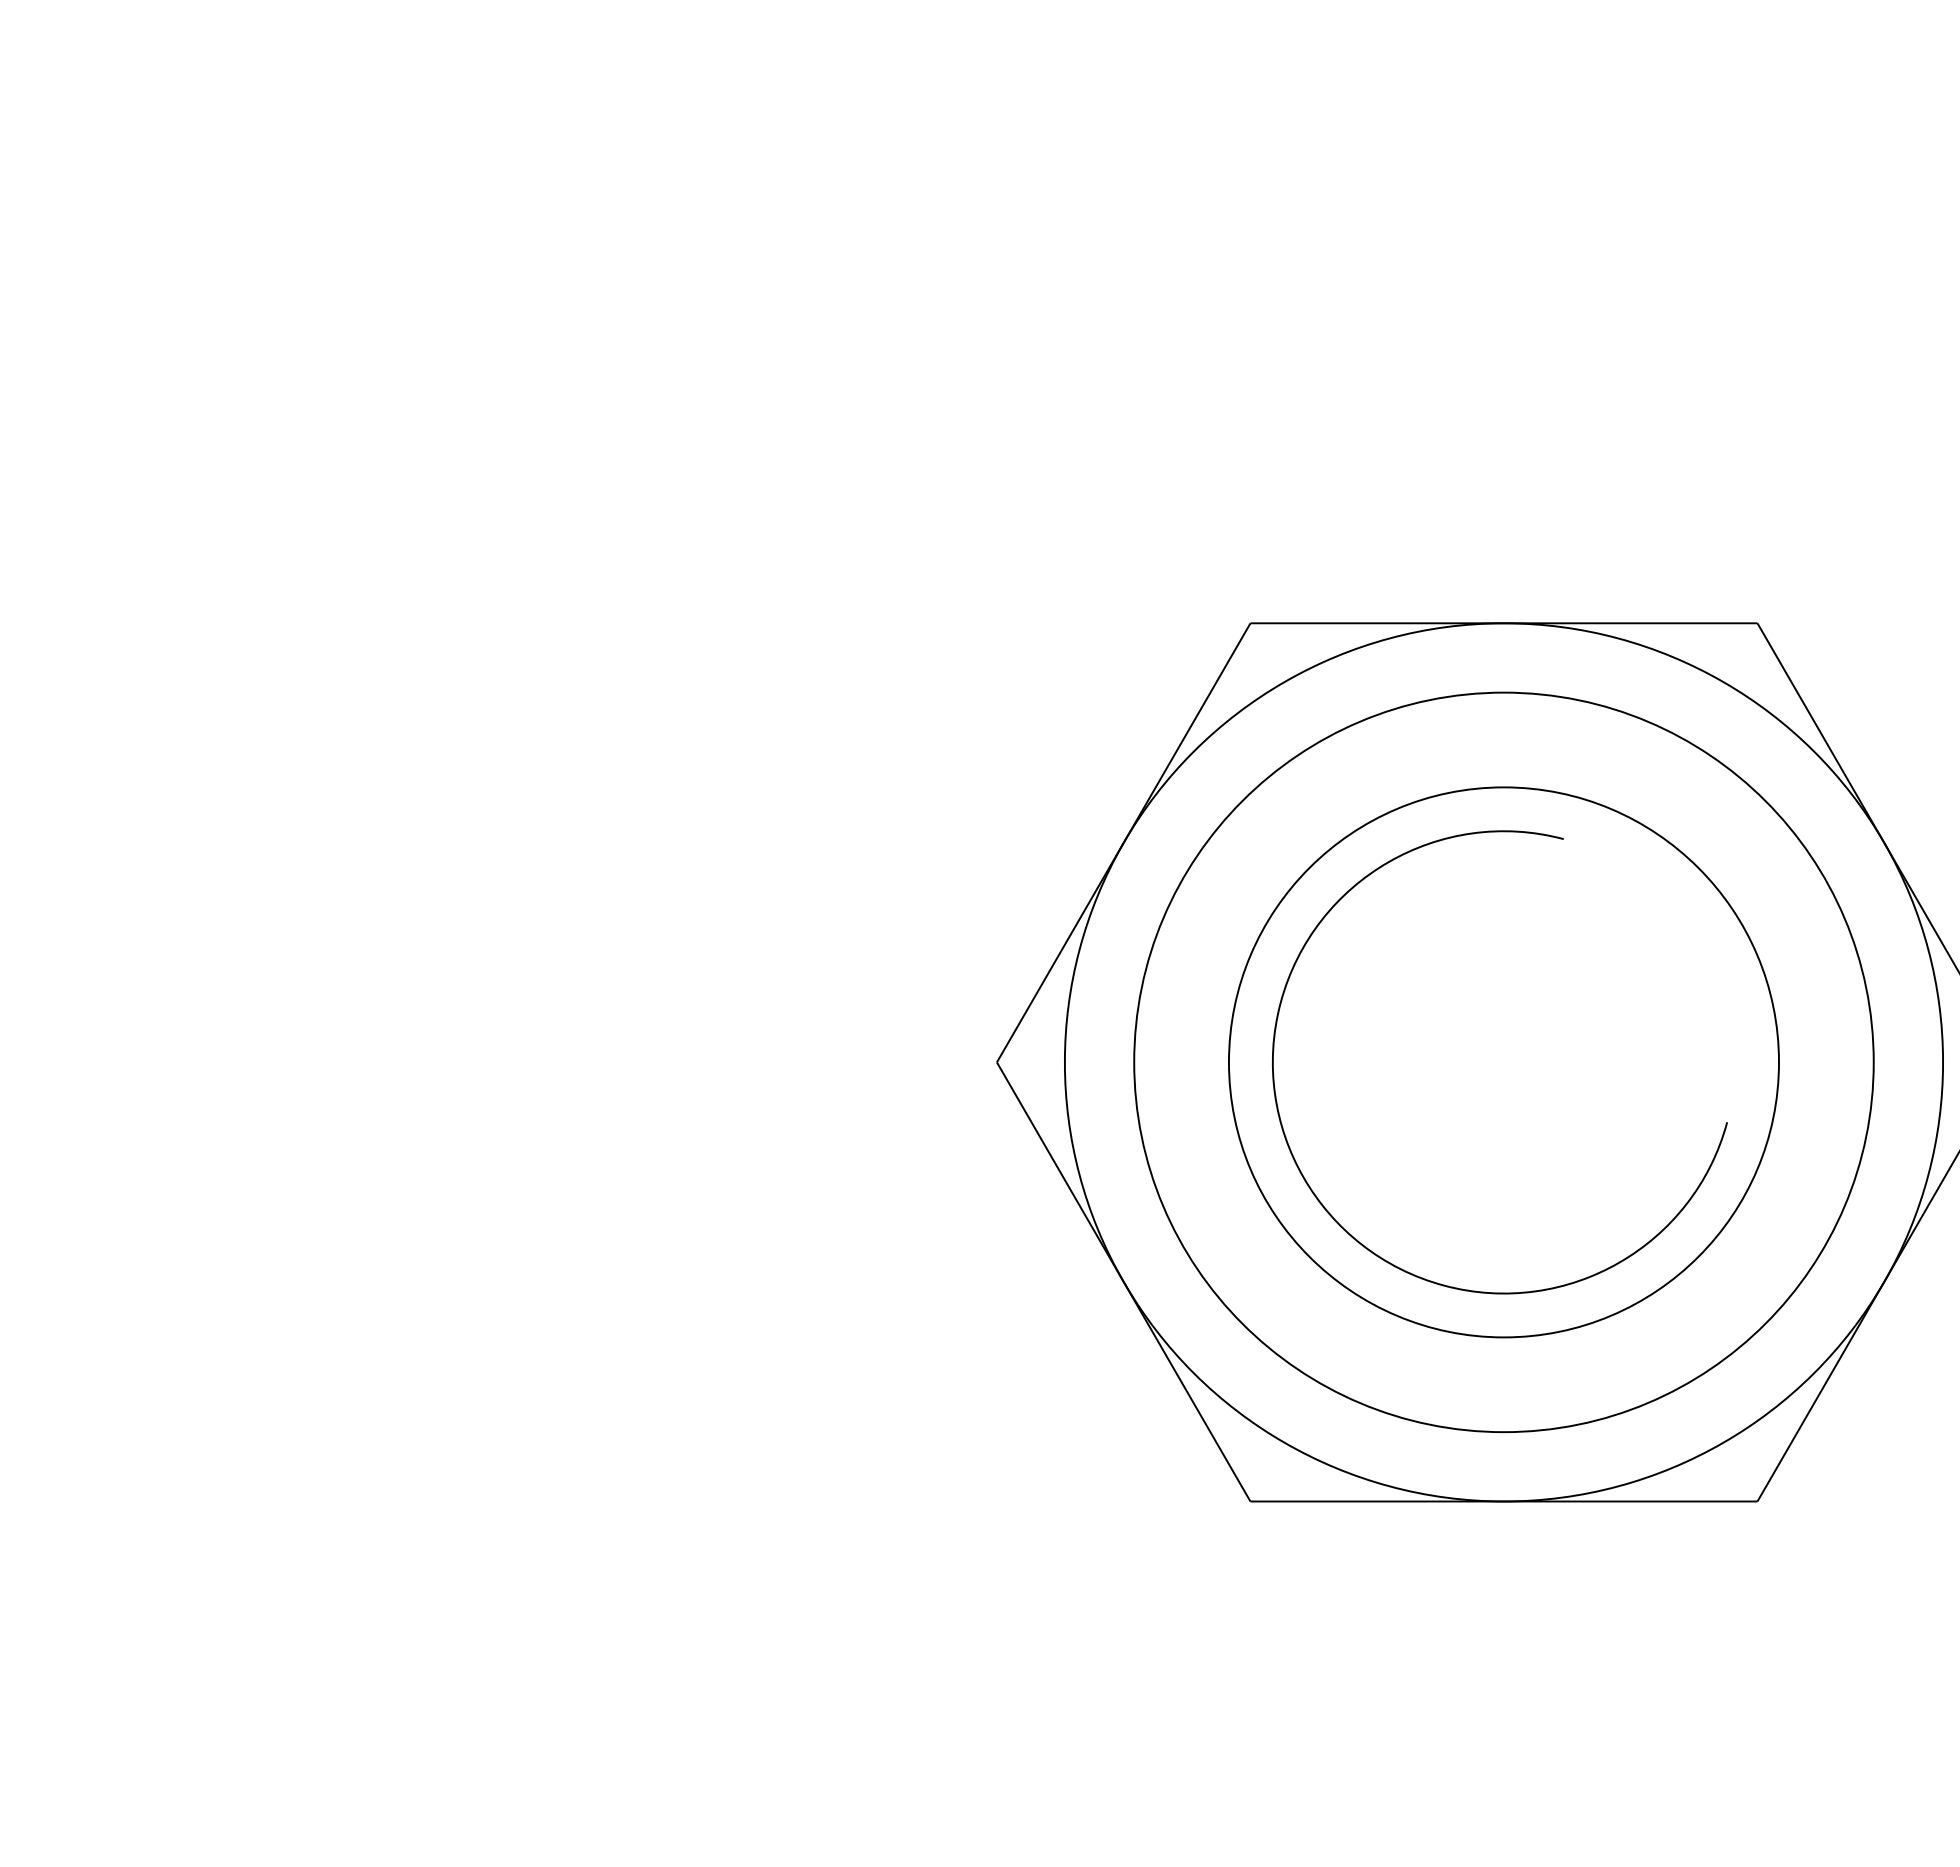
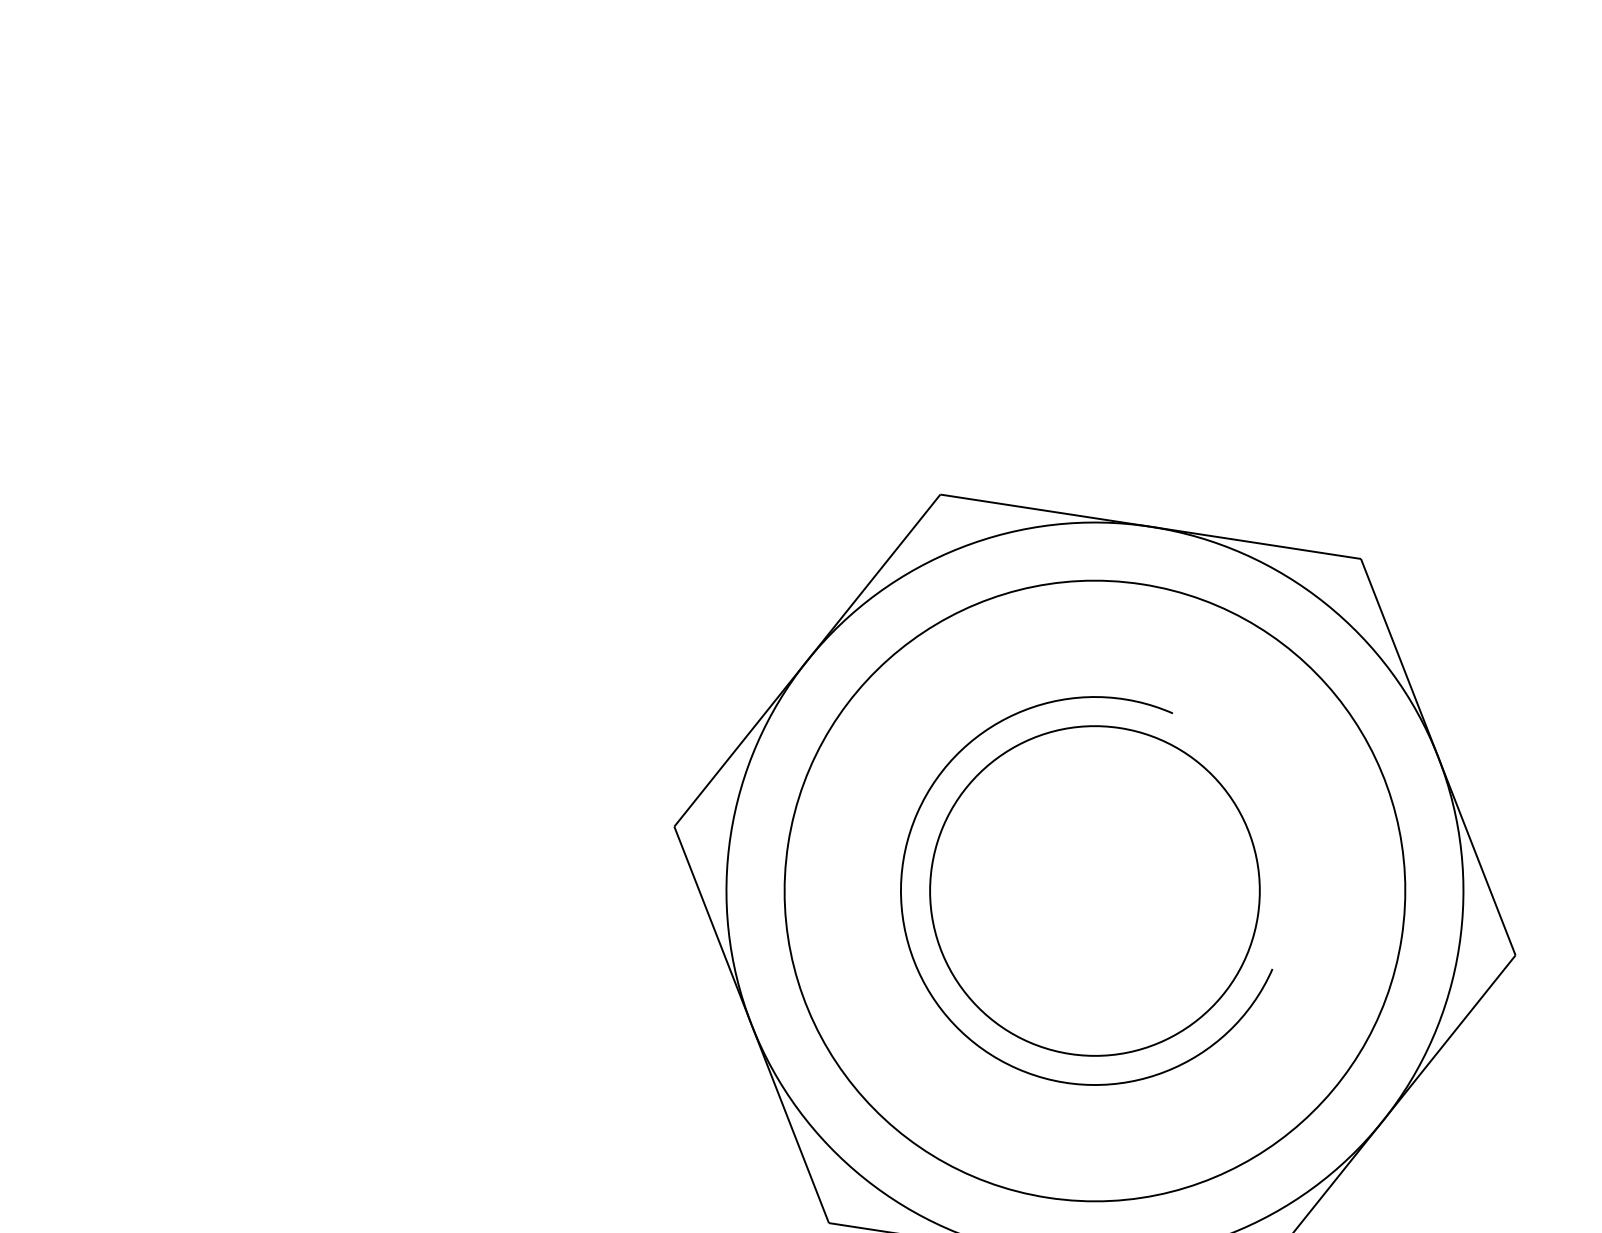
circle: (1503, 1061) -> (1094, 890), size x0.71

